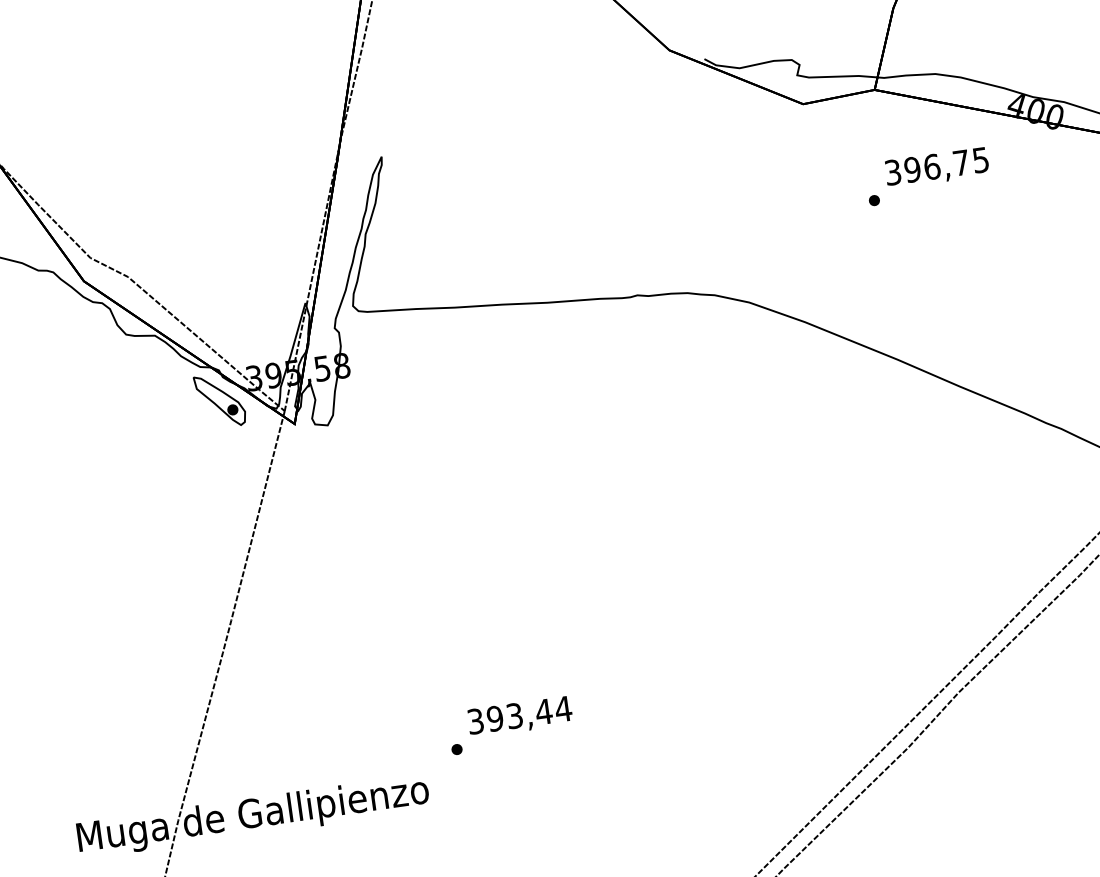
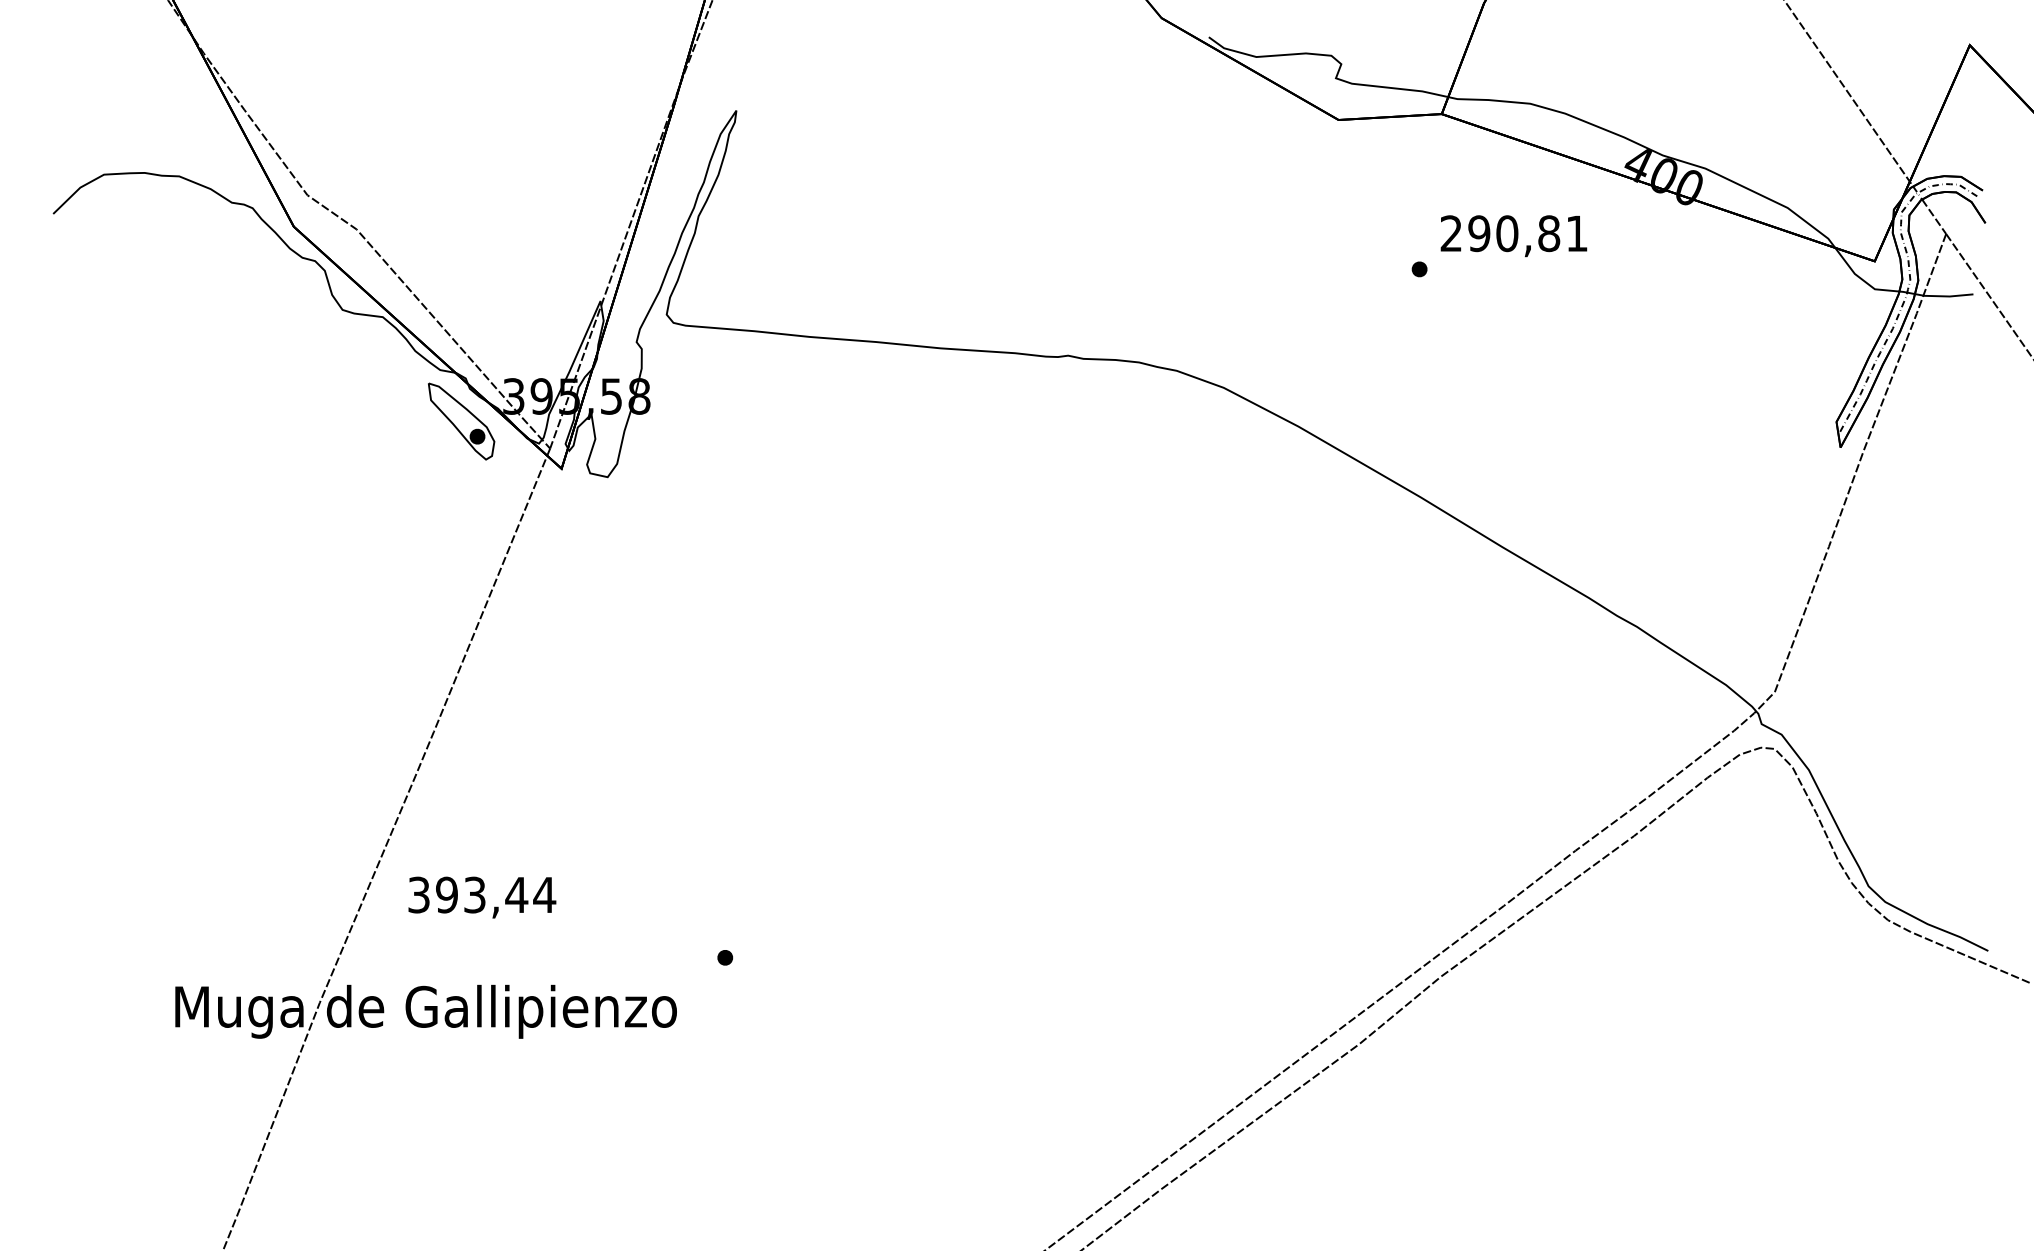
text: (936, 166) -> (1513, 233), 396,75 -> 290,81
text: (520, 716) -> (482, 897), moved

